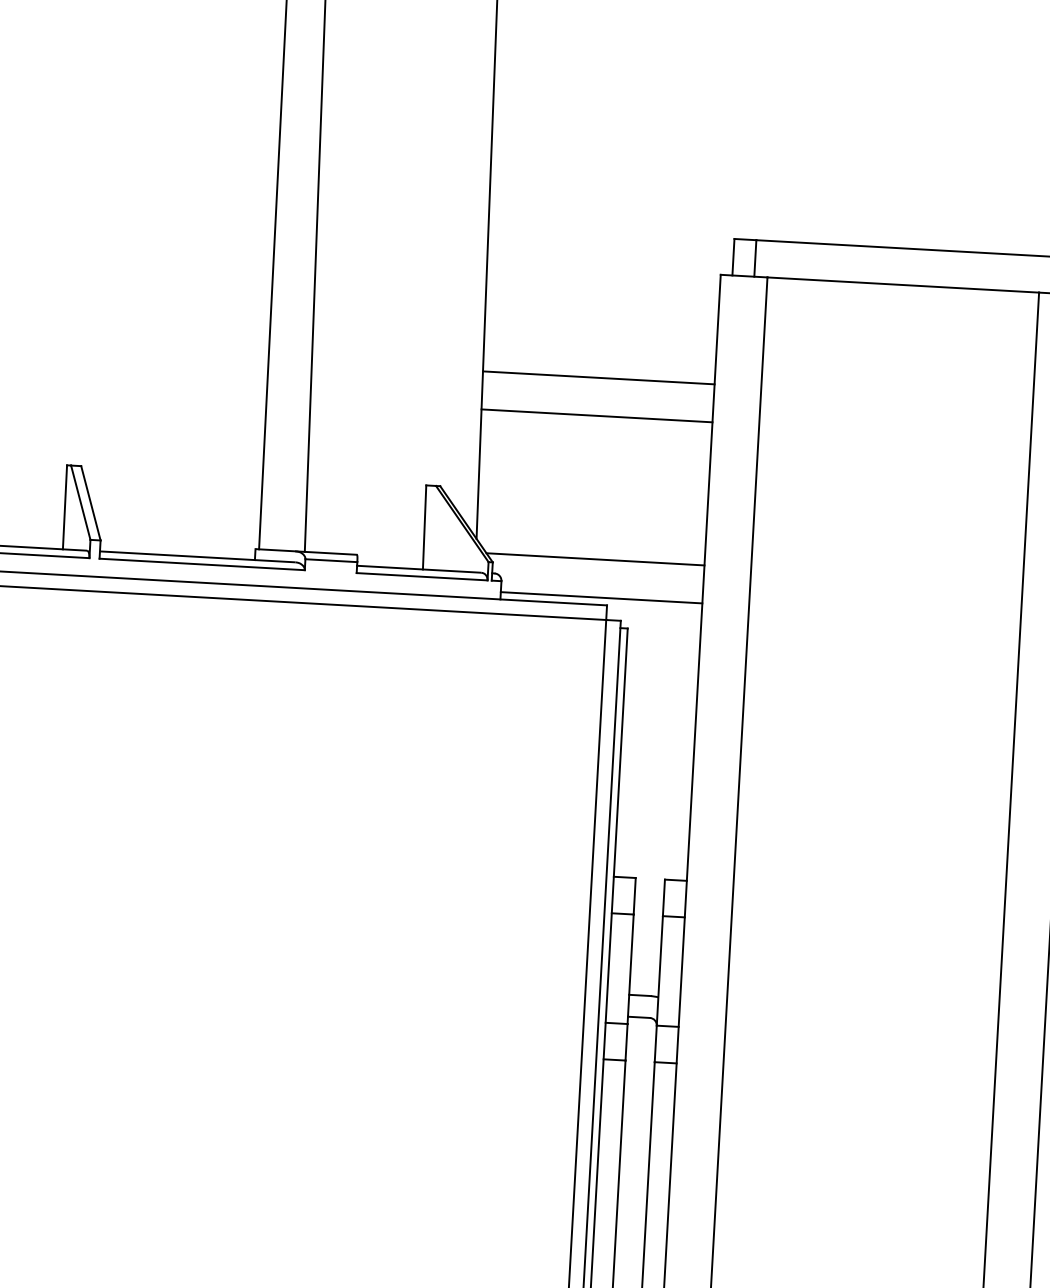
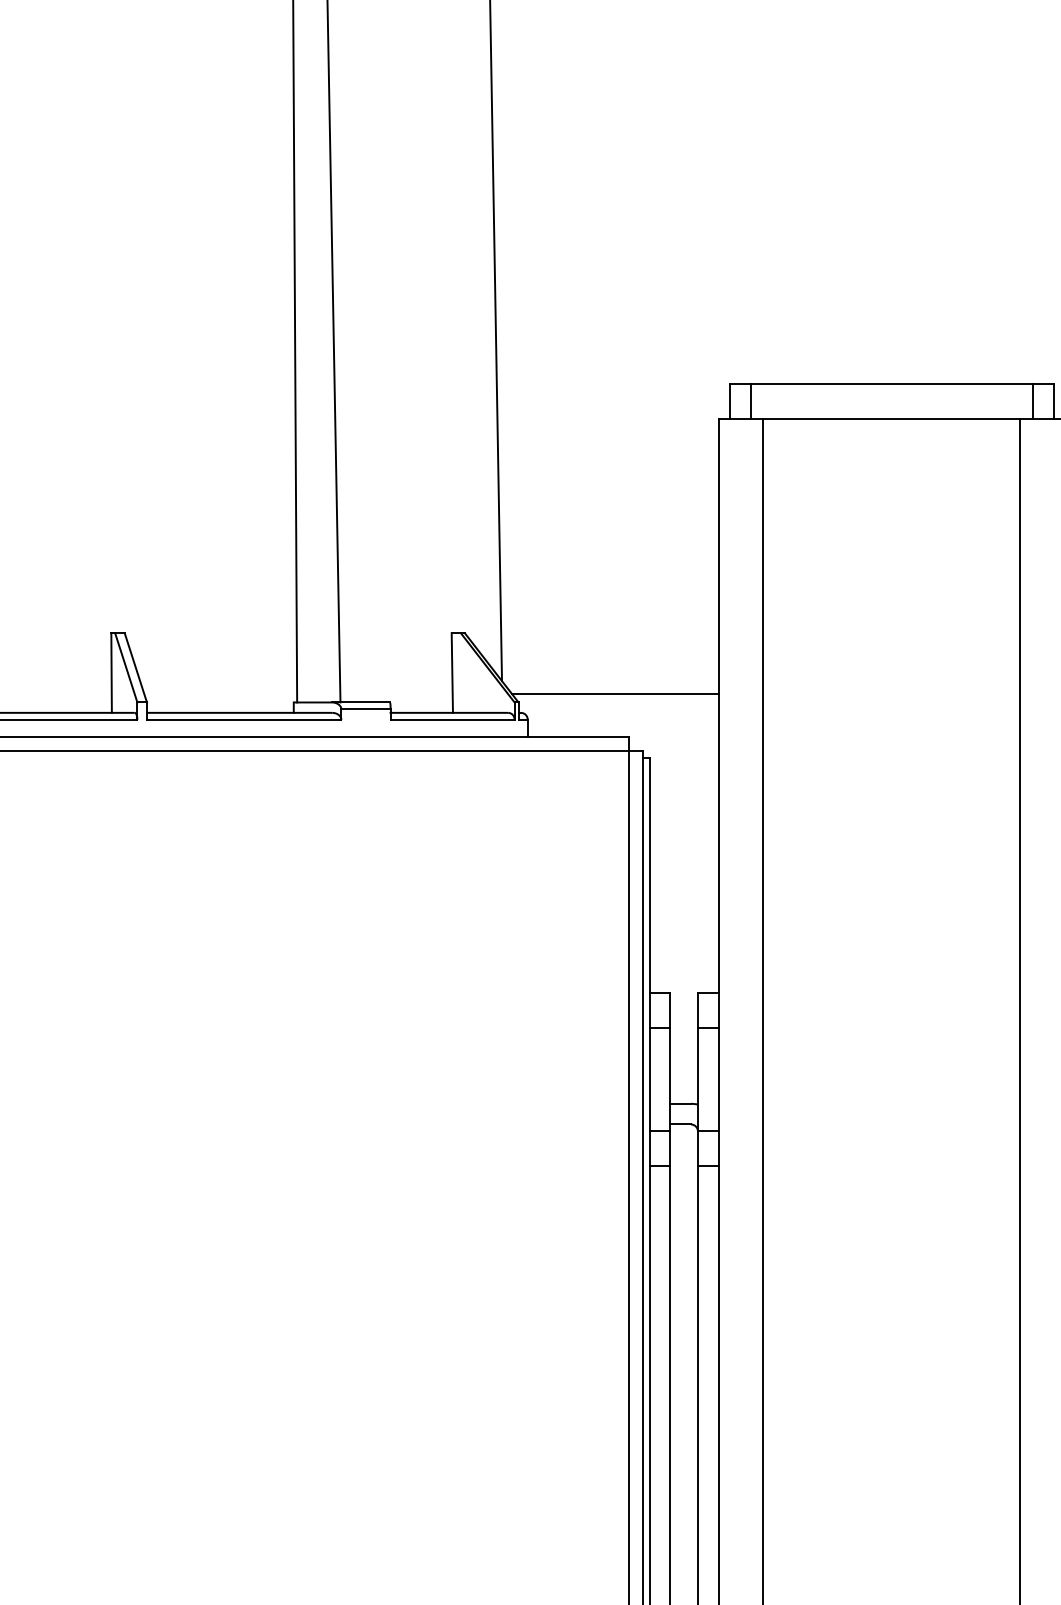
line: (598, 377) -> (608, 522), removed
line: (596, 415) -> (608, 558), removed
line: (600, 598) -> (622, 730), removed

